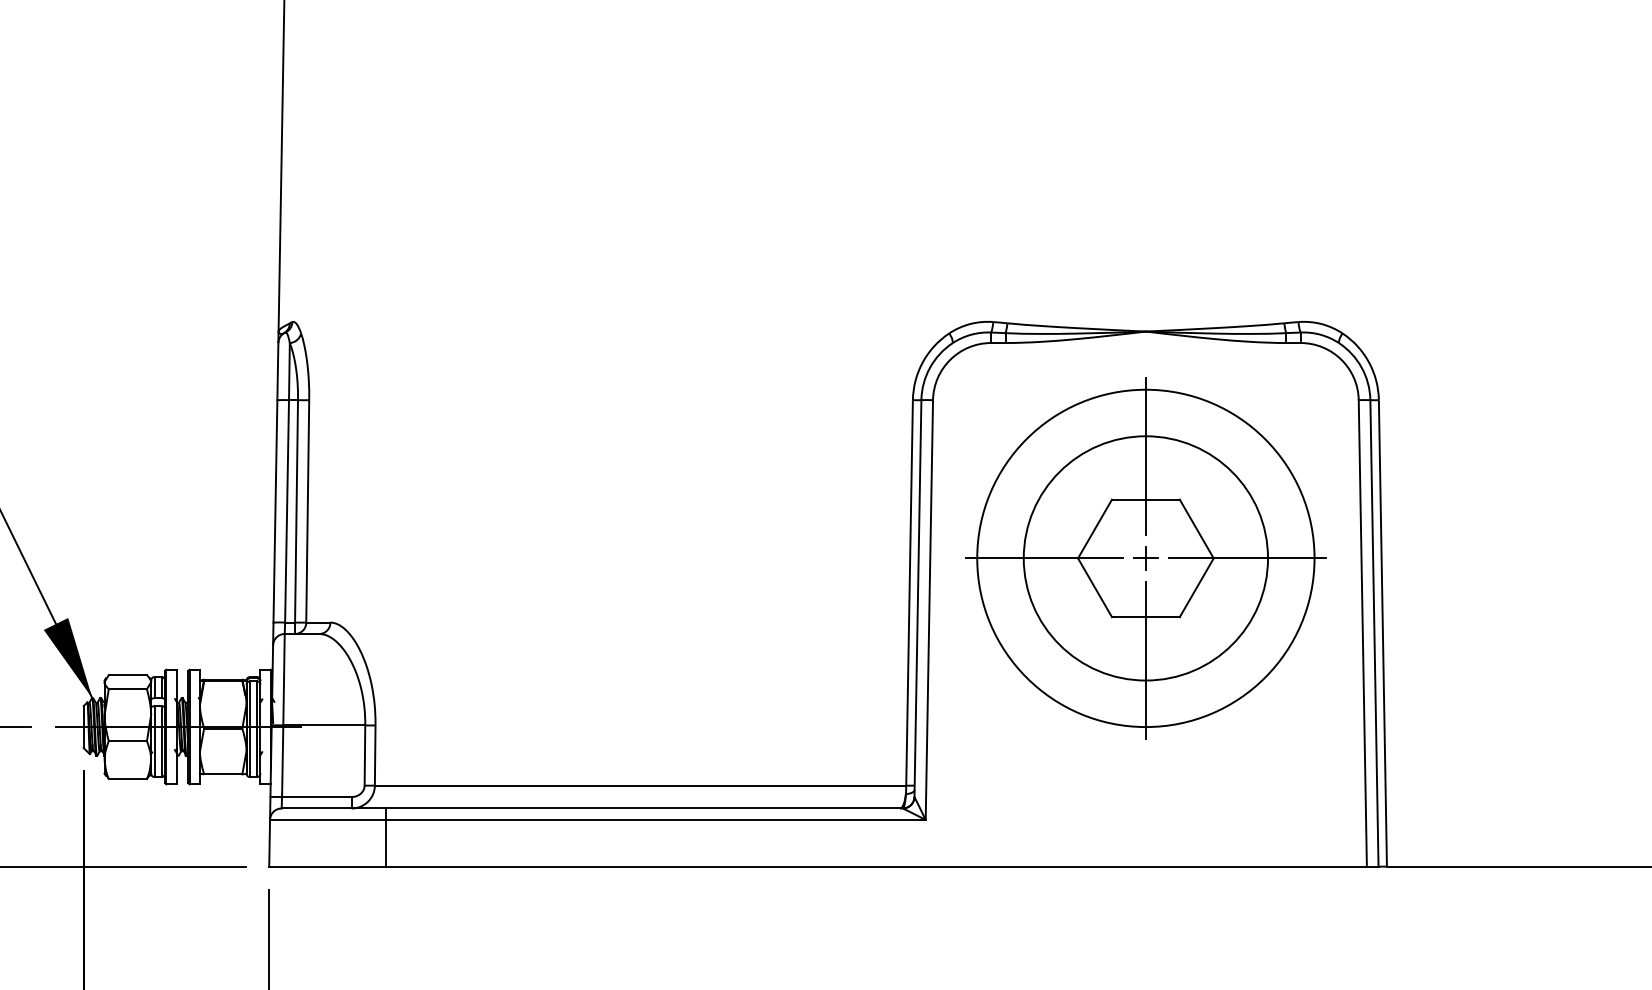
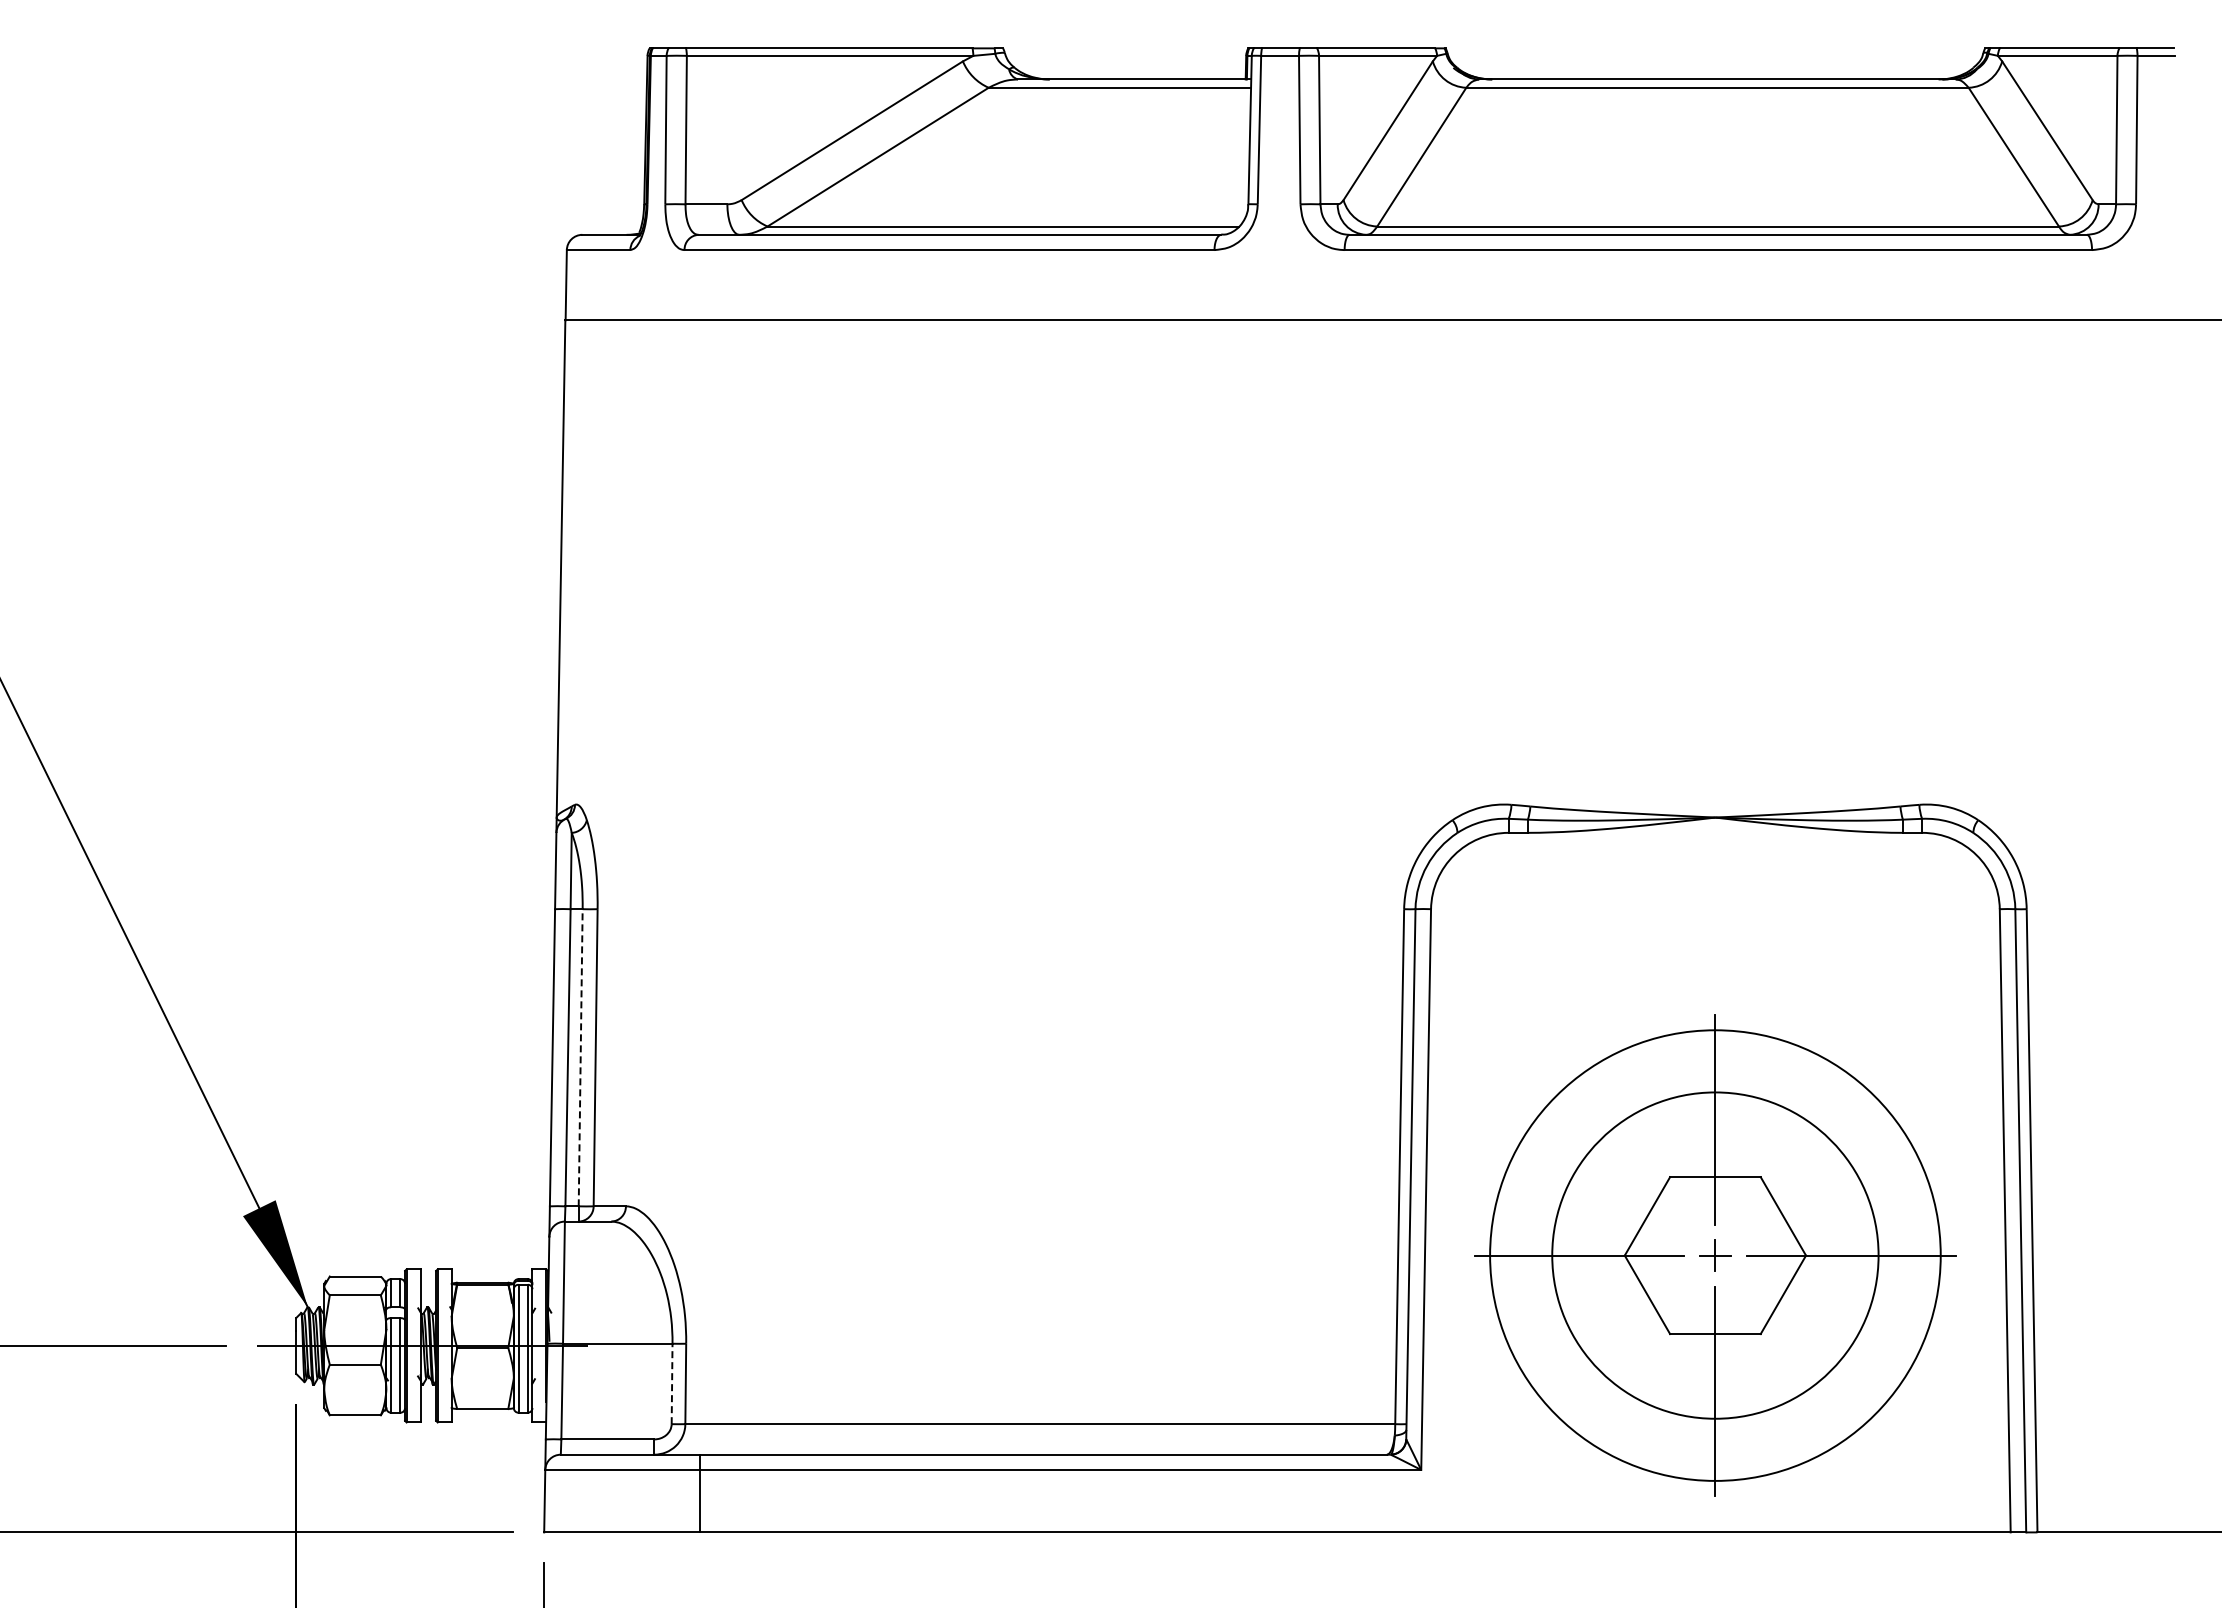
line: (296, 511) -> (580, 1057), solid -> dashed
part: (1145, 558) -> (1715, 1255), moved
line: (365, 755) -> (672, 1383), solid -> dashed

